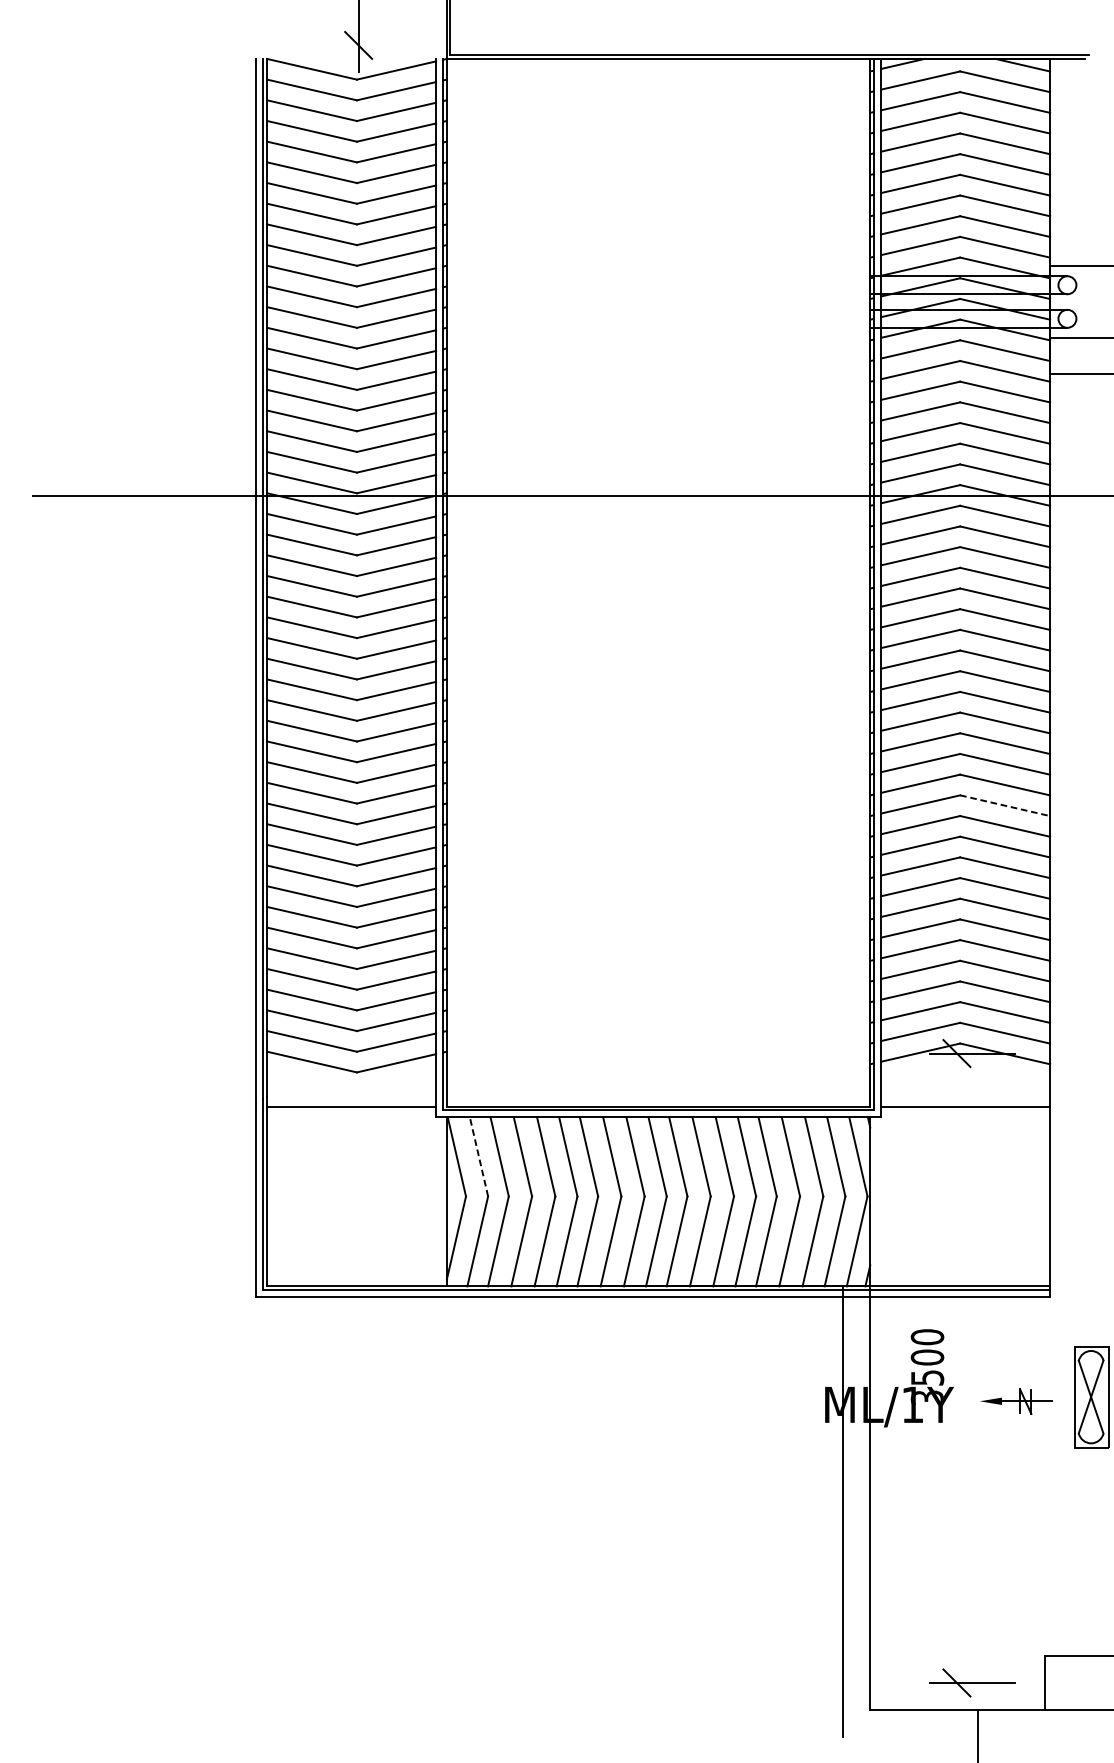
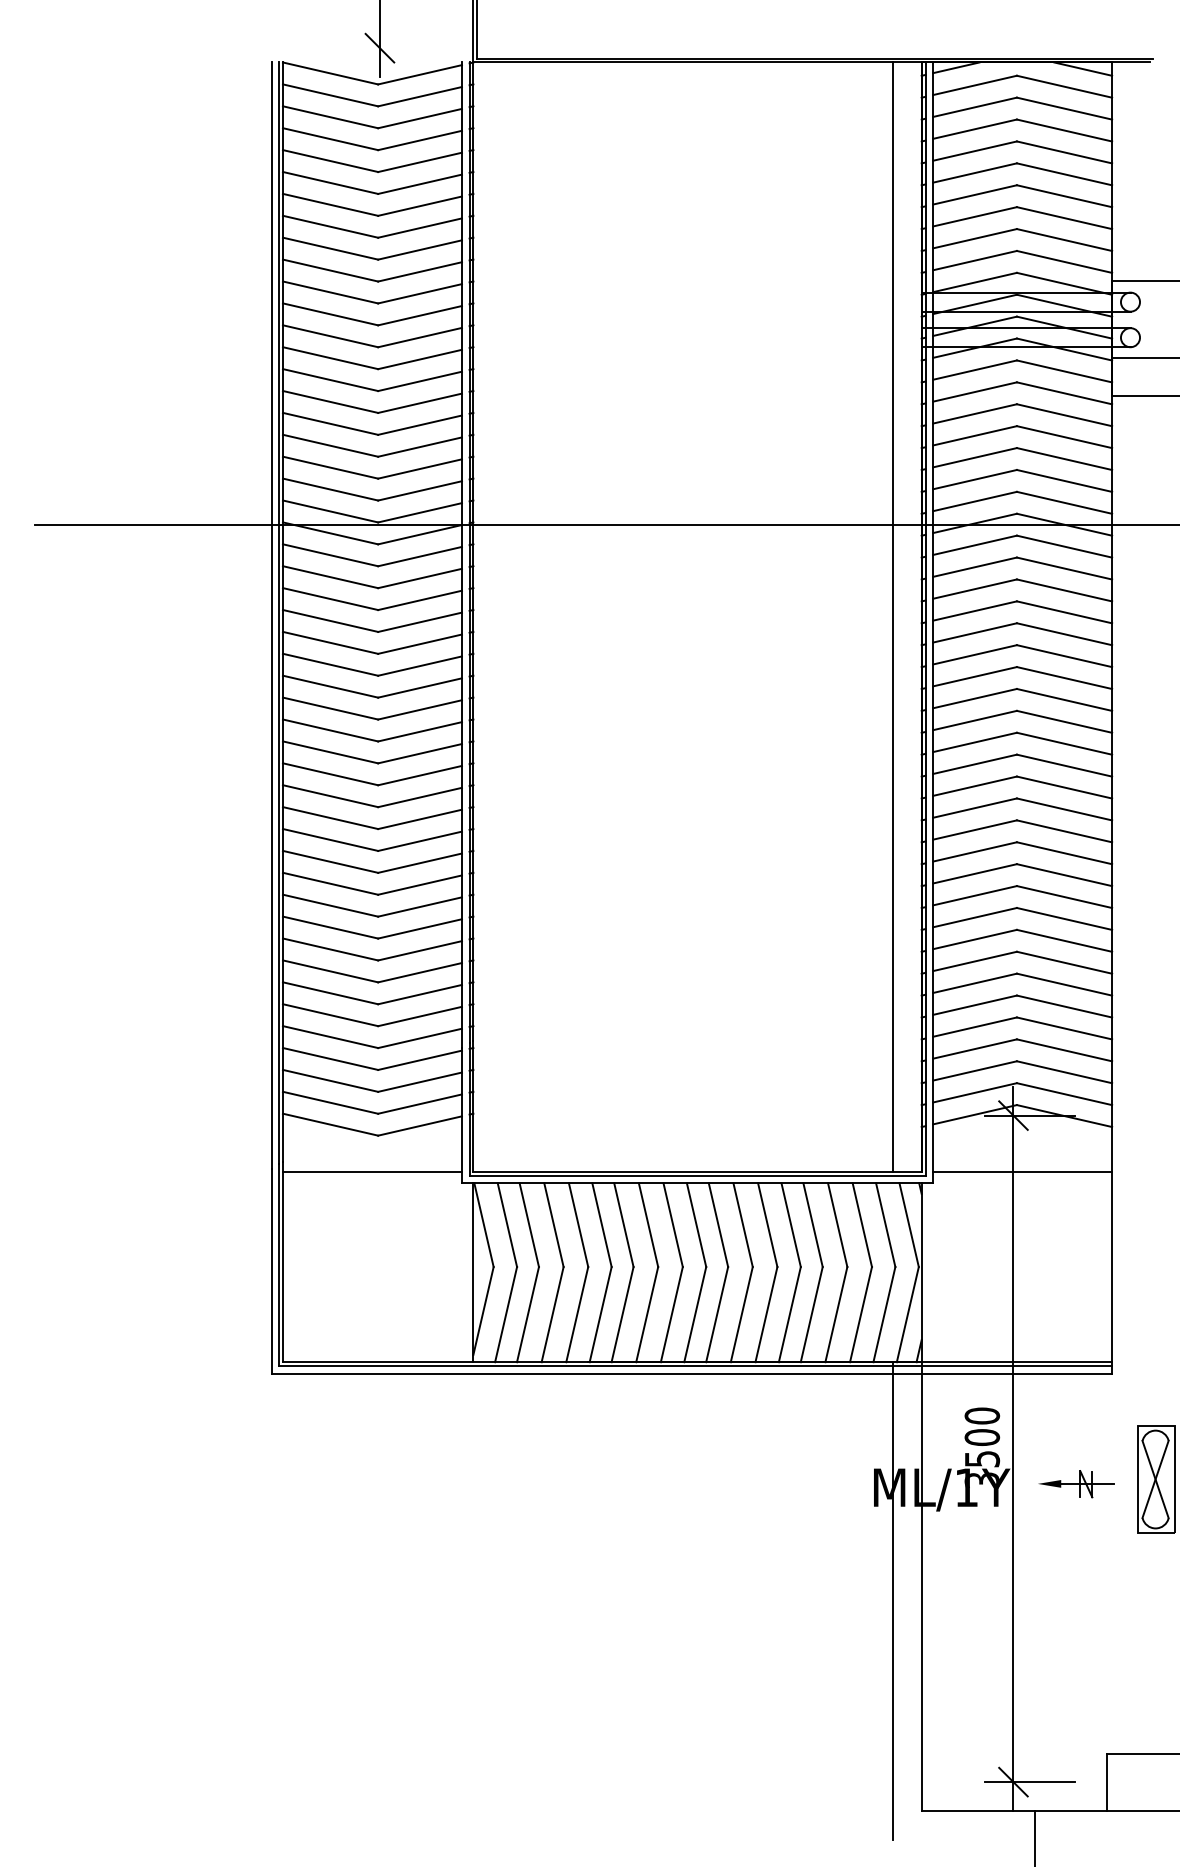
line: (843, 582) -> (893, 616), added
line: (1005, 805) -> (1064, 853), dashed -> solid
line: (479, 1157) -> (507, 1225), dashed -> solid
line: (956, 1367) -> (1013, 1448), added

